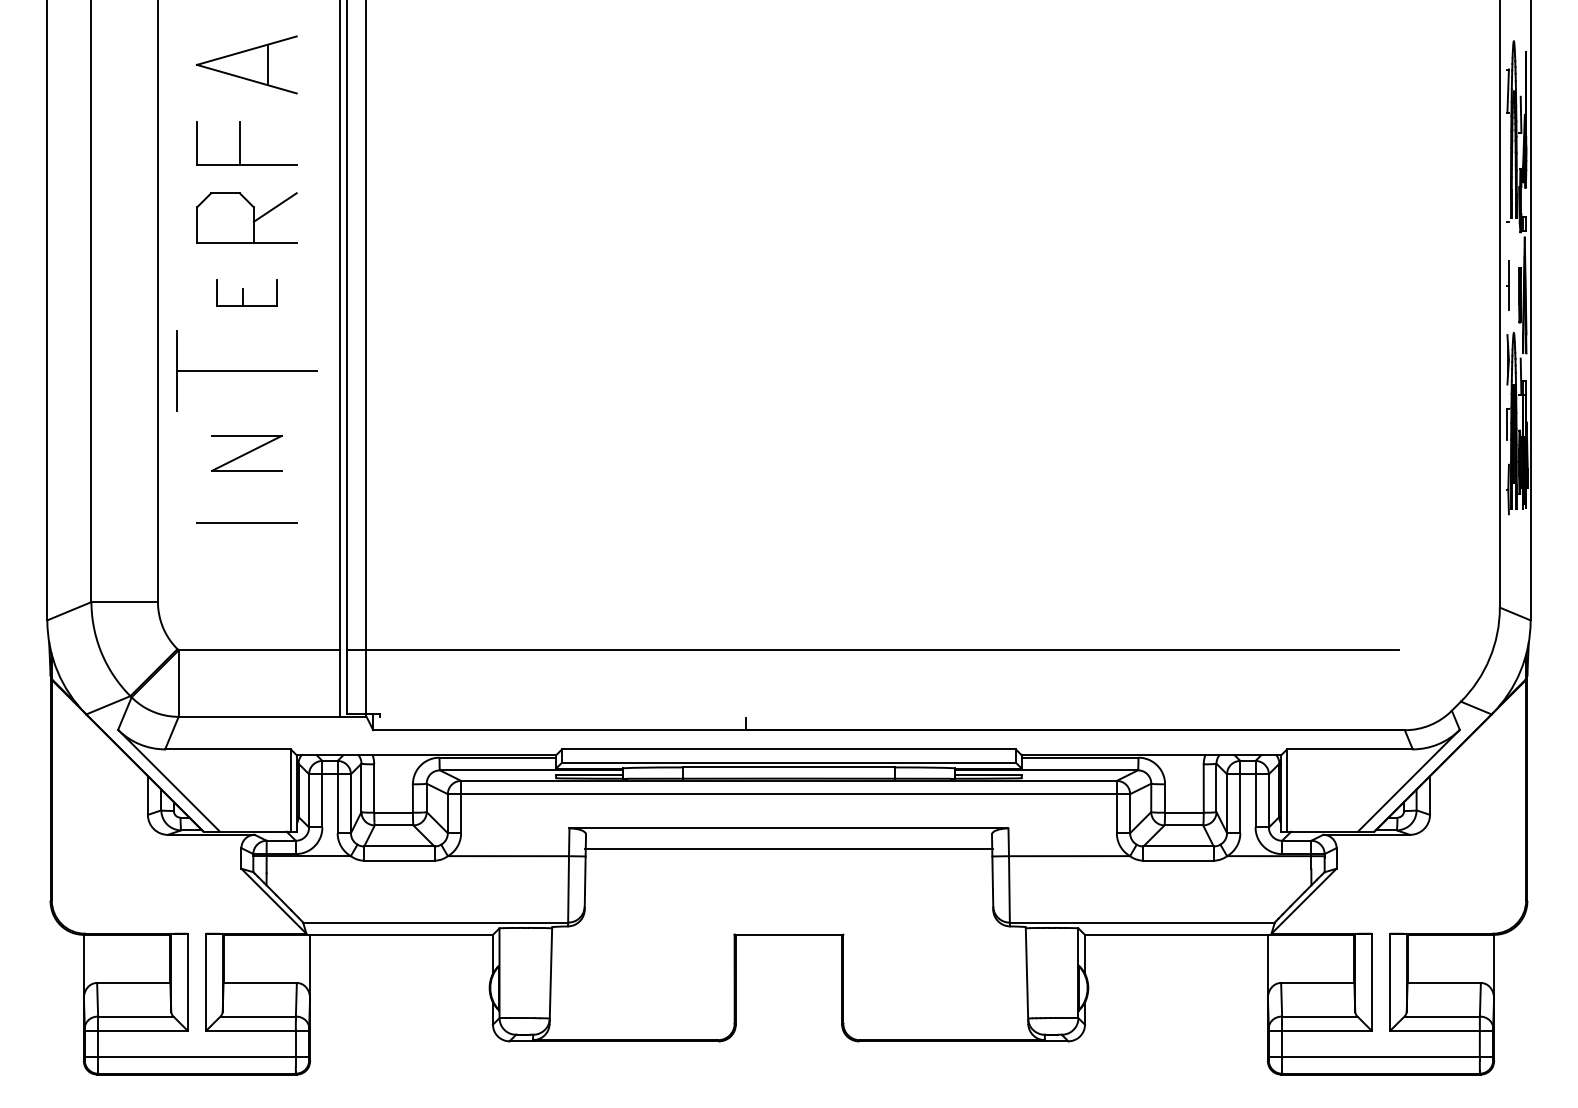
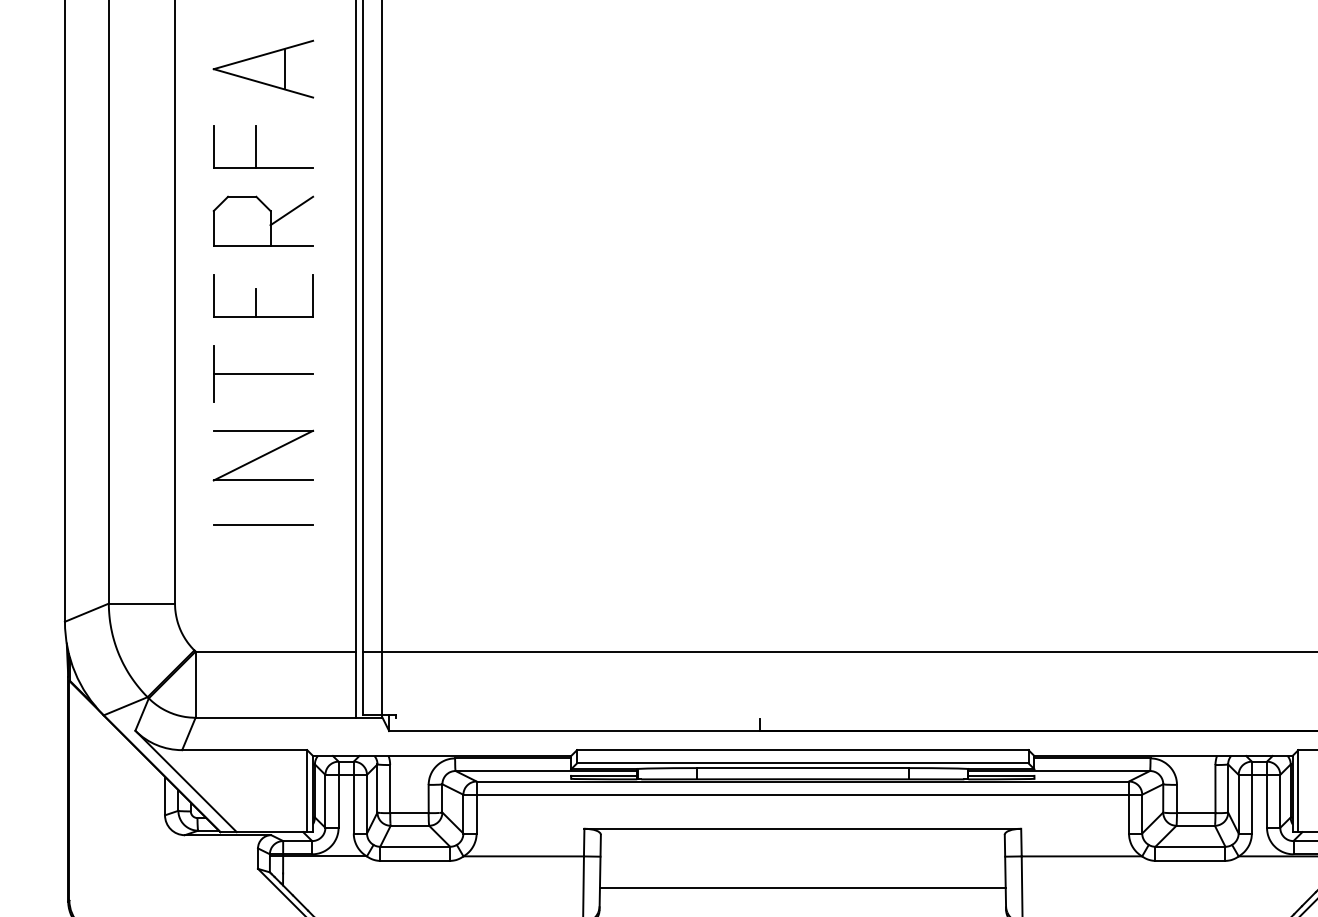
part: (246, 292) -> (263, 295), size x1.67
part: (246, 371) -> (263, 374), size x0.71
part: (246, 453) -> (263, 455), size x1.43
line: (788, 849) -> (802, 888), moved

